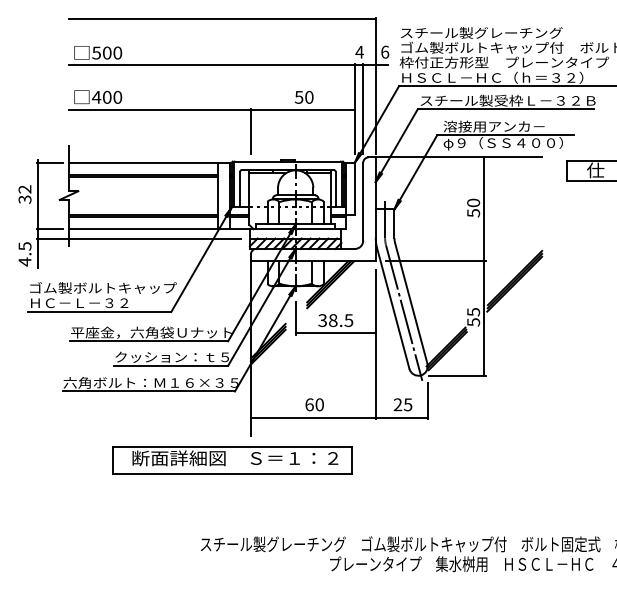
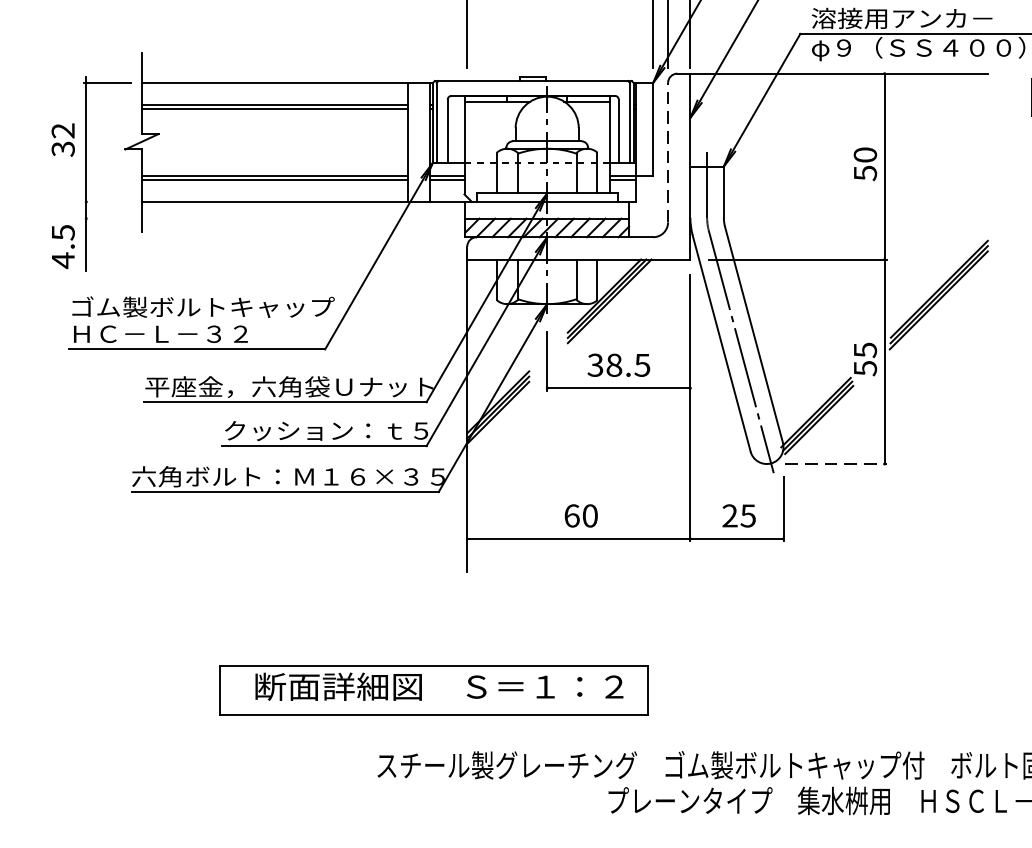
line: (363, 201) -> (668, 152), solid -> dashed
line: (49, 229) -> (107, 202), removed
line: (138, 238) -> (266, 218), removed
line: (457, 375) -> (836, 463), solid -> dashed
part: (232, 460) -> (434, 690), moved

